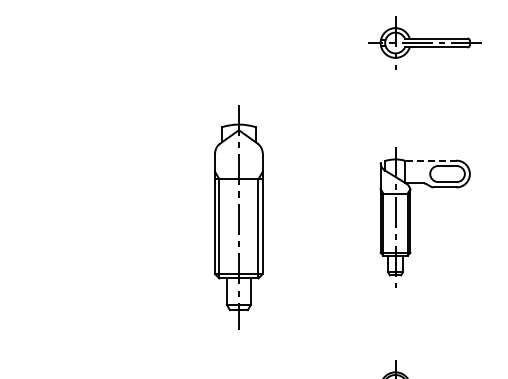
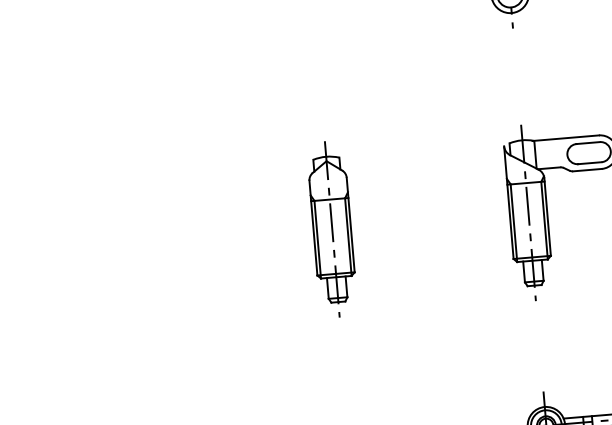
line: (430, 160) -> (566, 137), dashed -> solid
part: (238, 217) -> (331, 229), size x0.62

